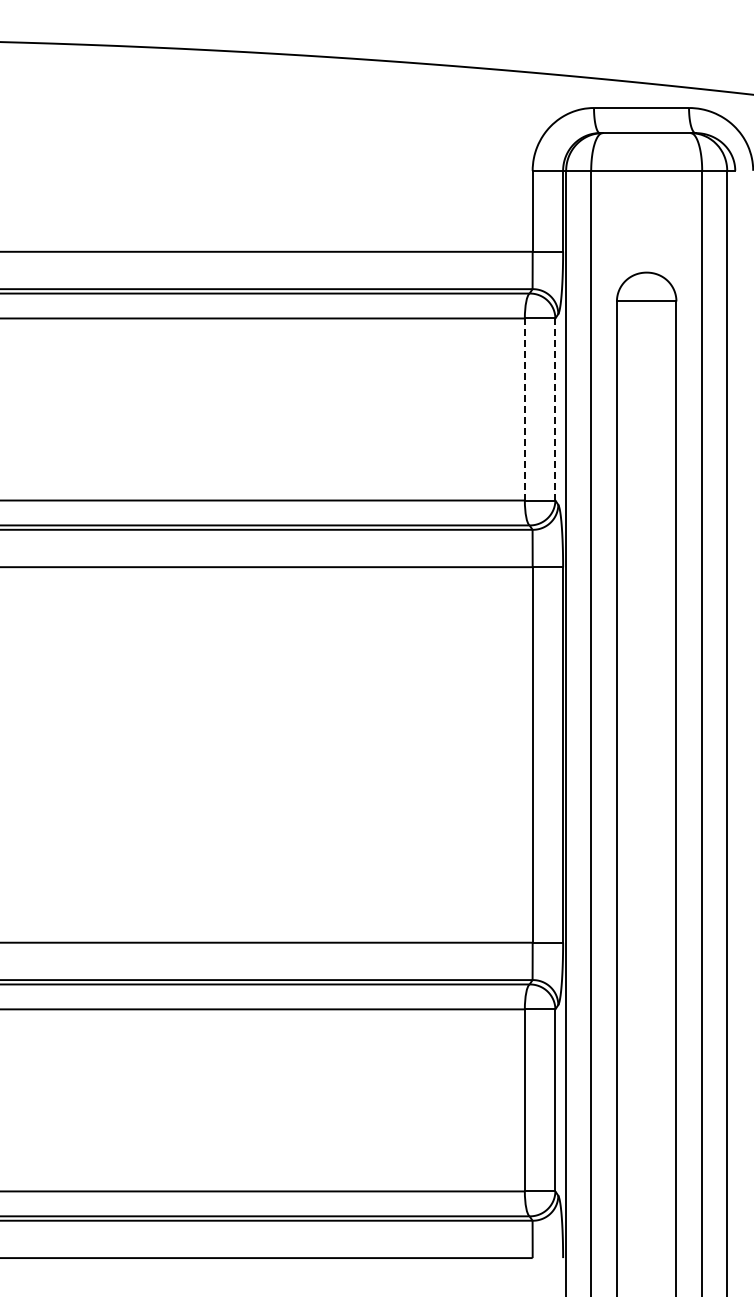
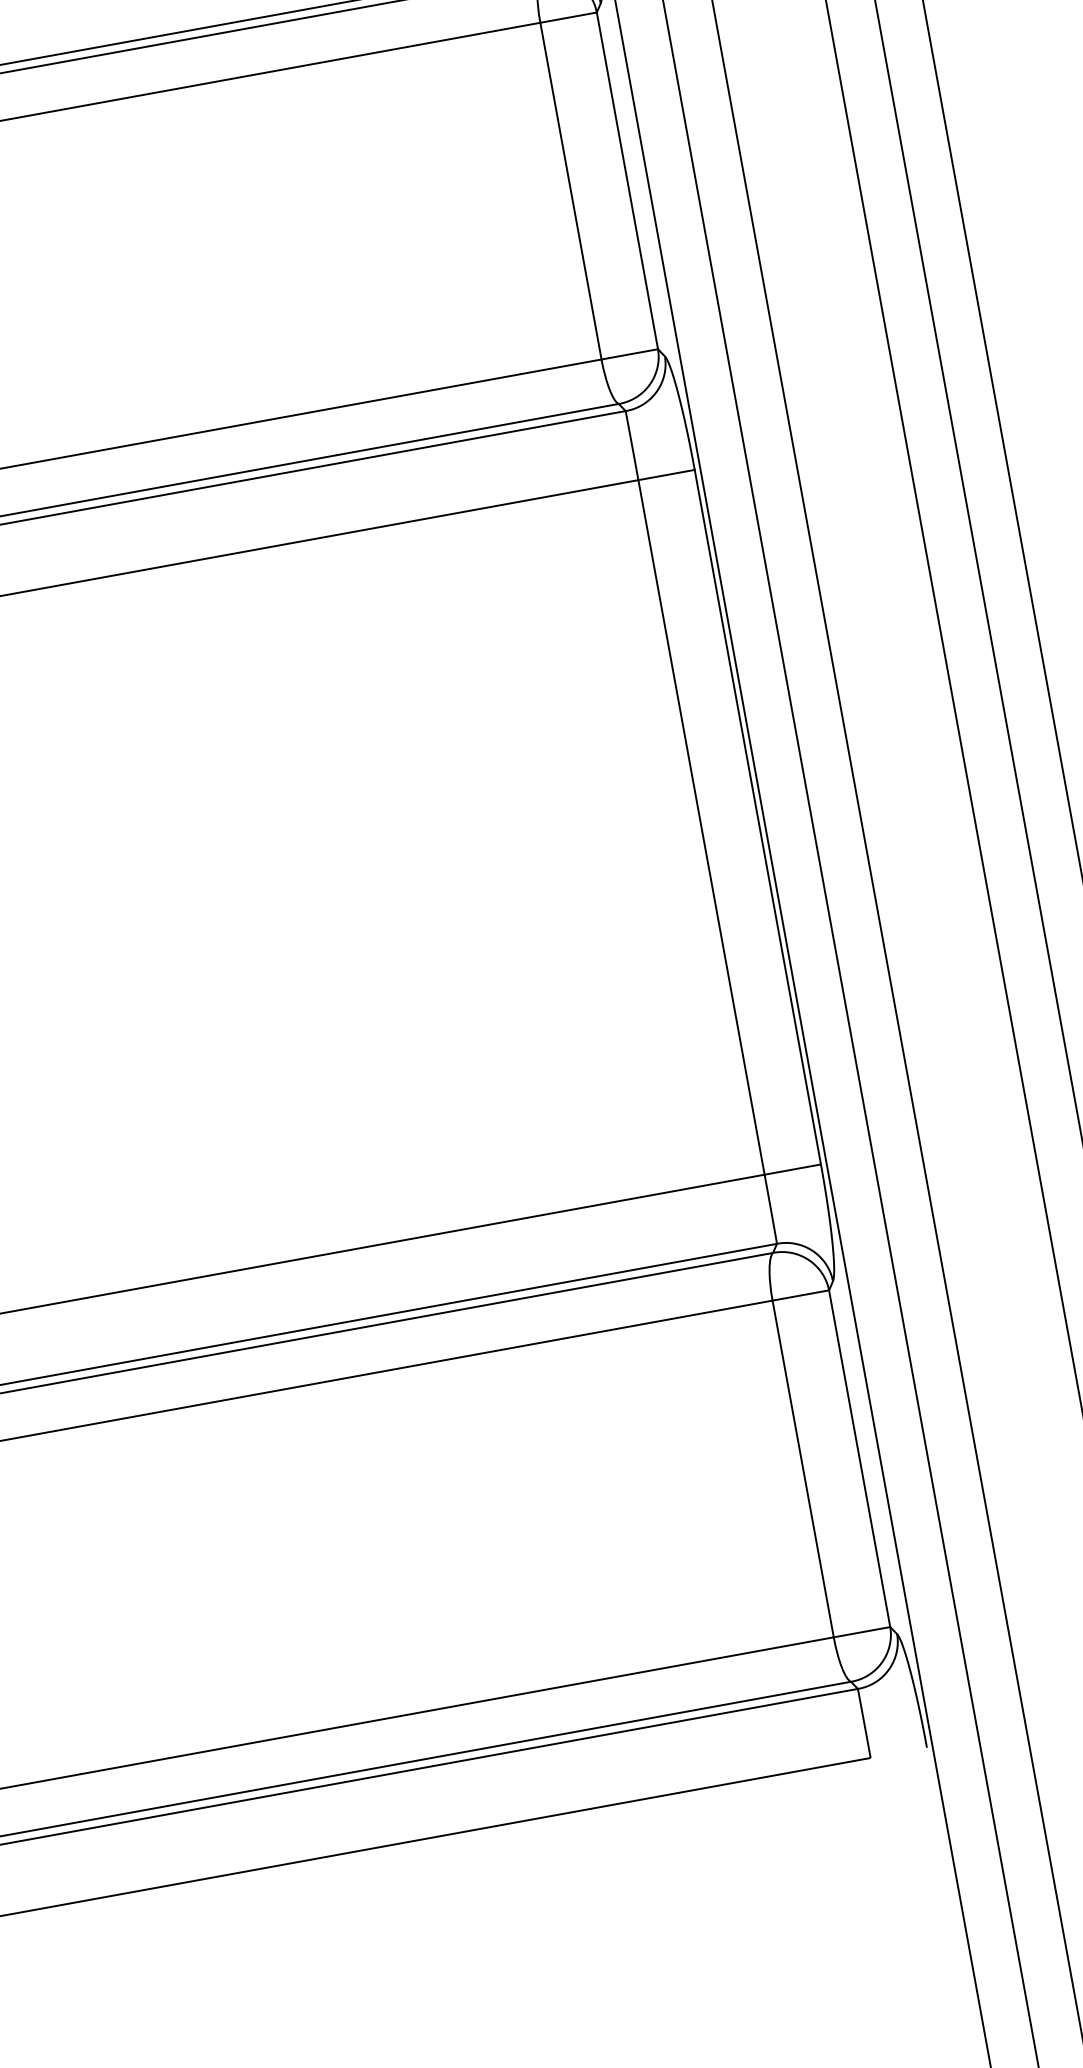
line: (524, 409) -> (570, 191), dashed -> solid
line: (555, 409) -> (627, 180), dashed -> solid

